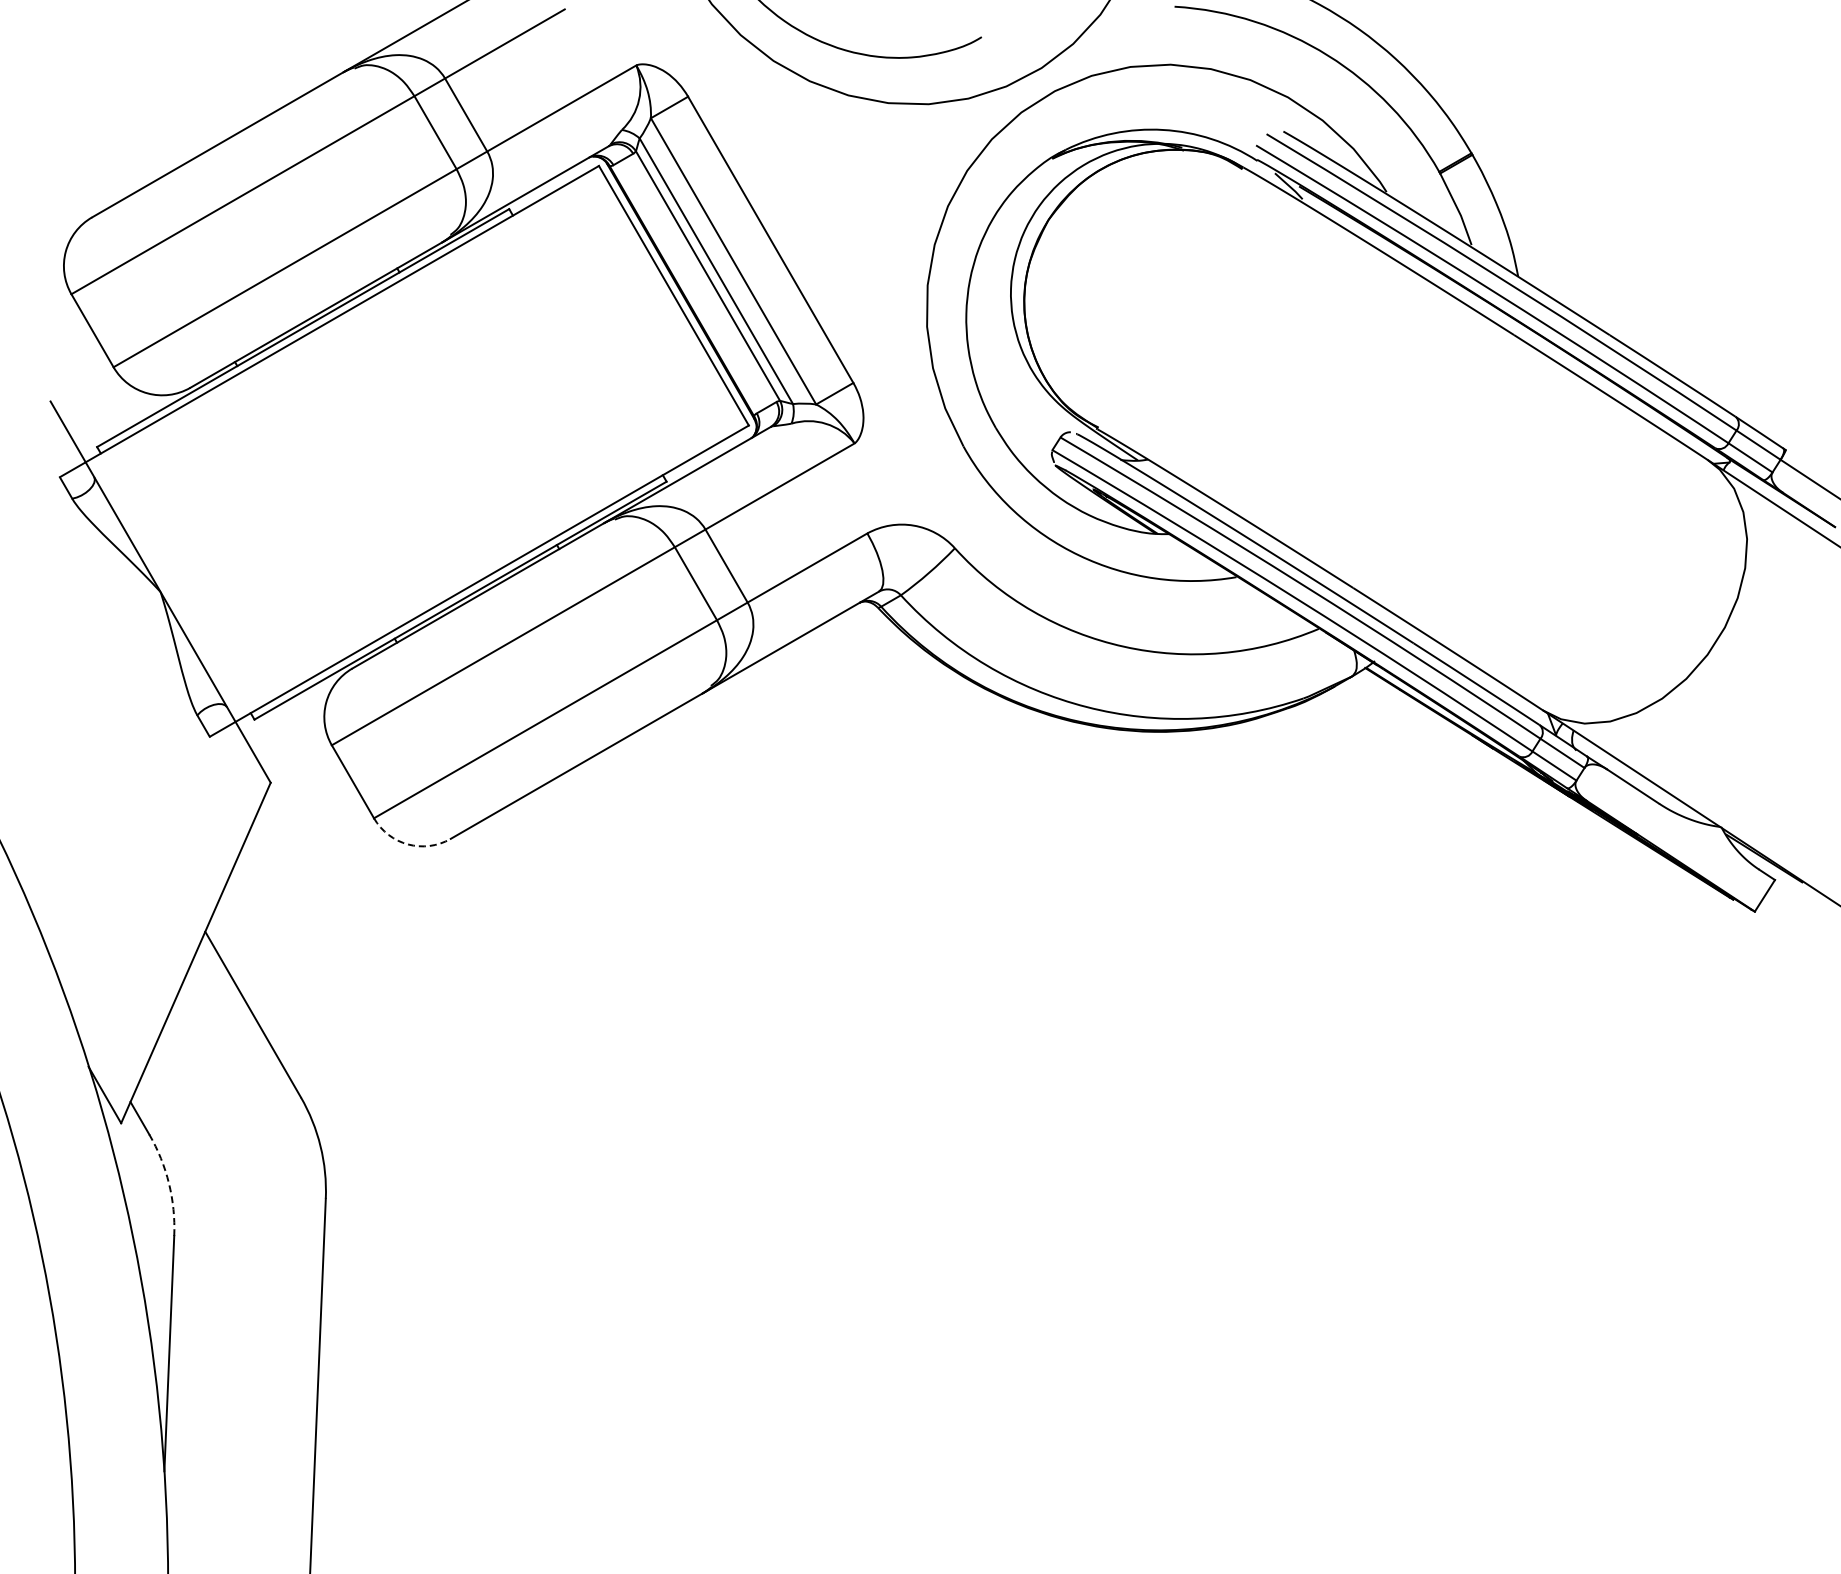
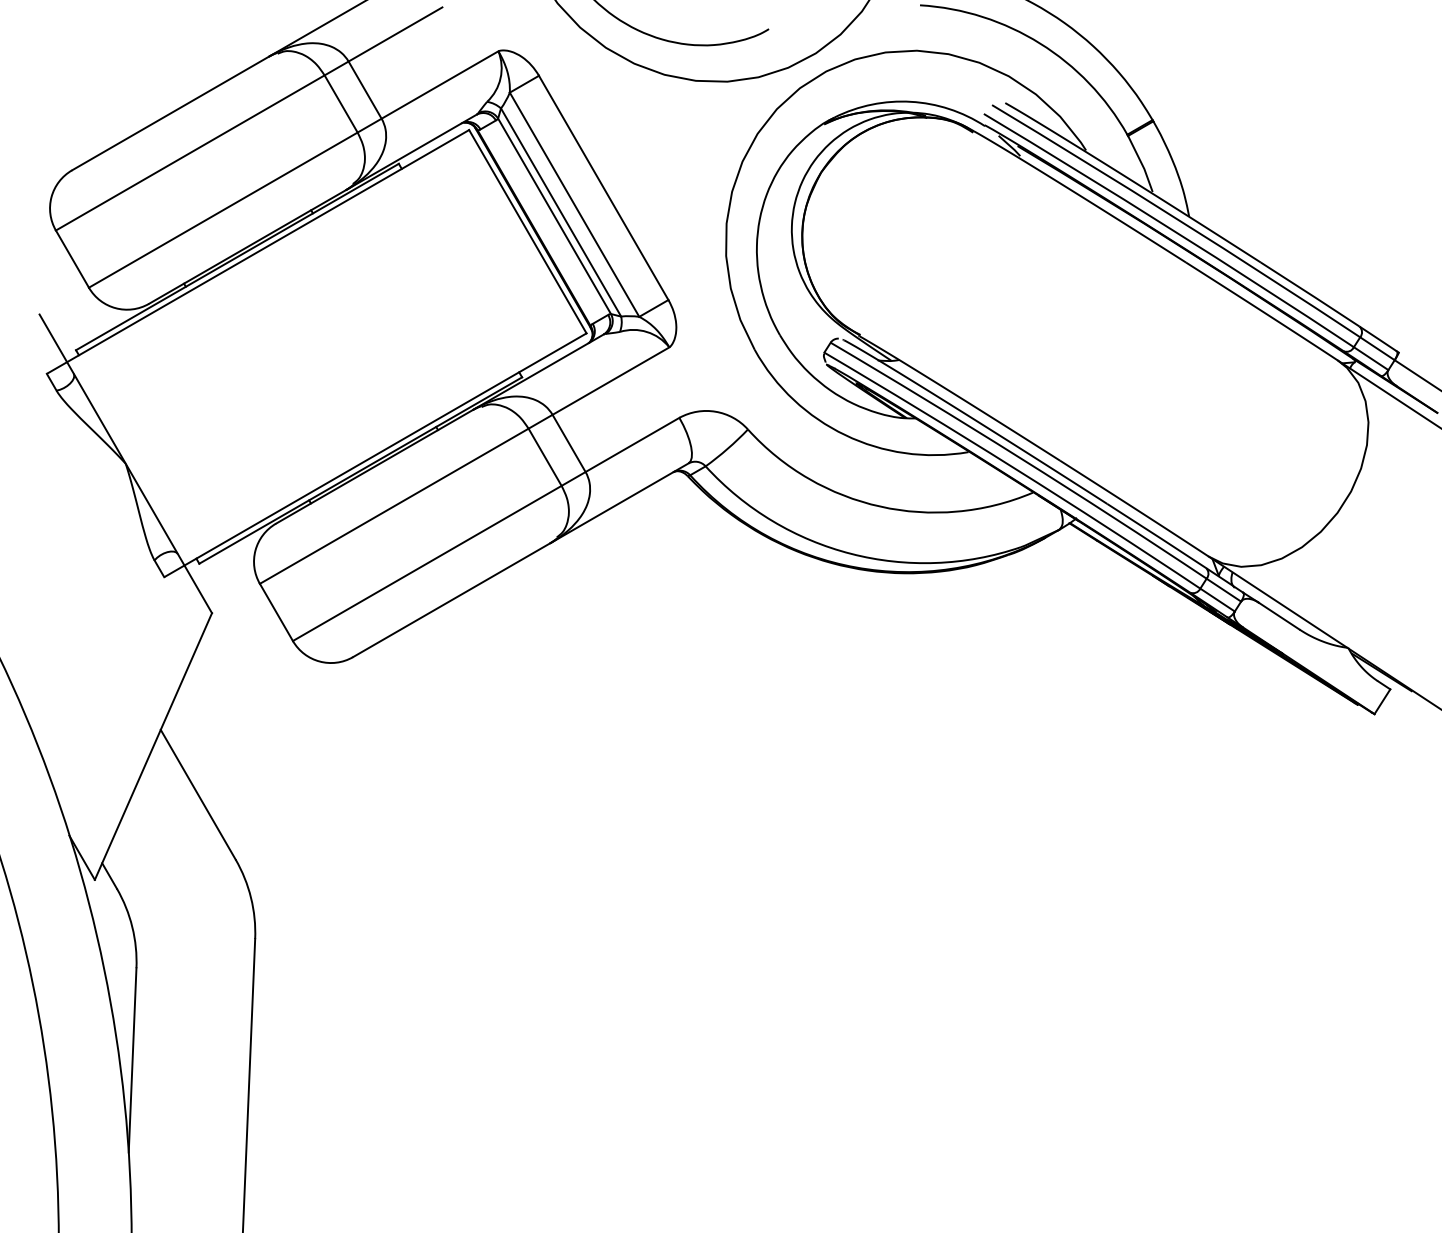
arc: (408, 844) -> (319, 661), dashed -> solid
arc: (169, 1183) -> (132, 927), dashed -> solid

